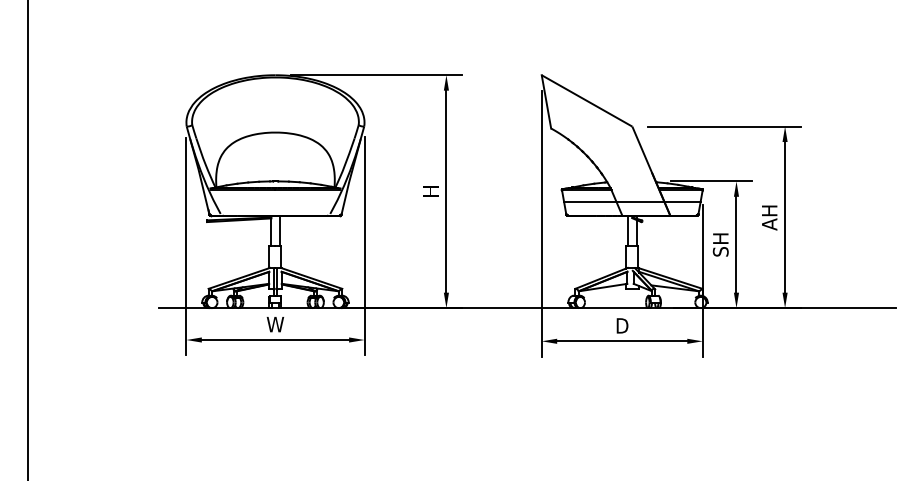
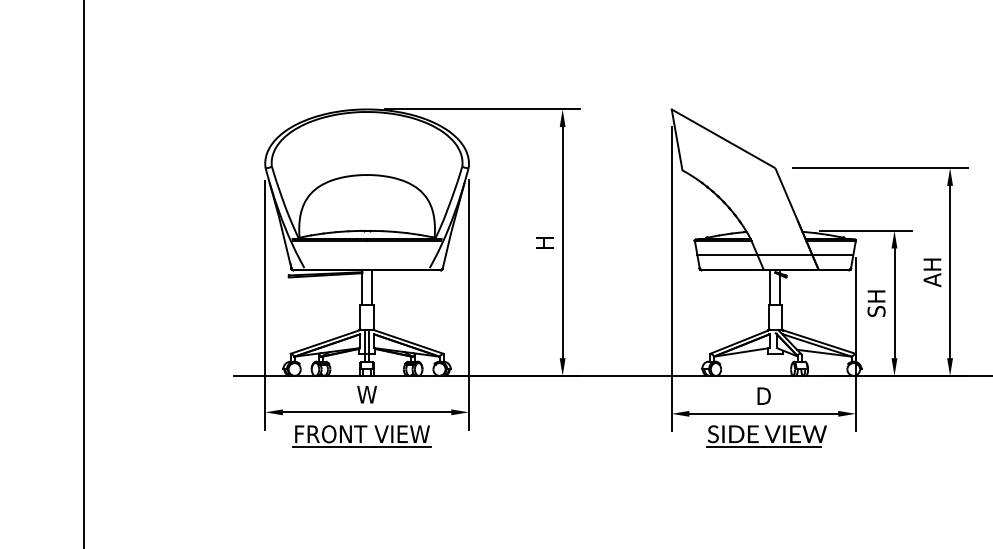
part: (270, 360) -> (361, 435), added
part: (624, 360) -> (766, 435), added

